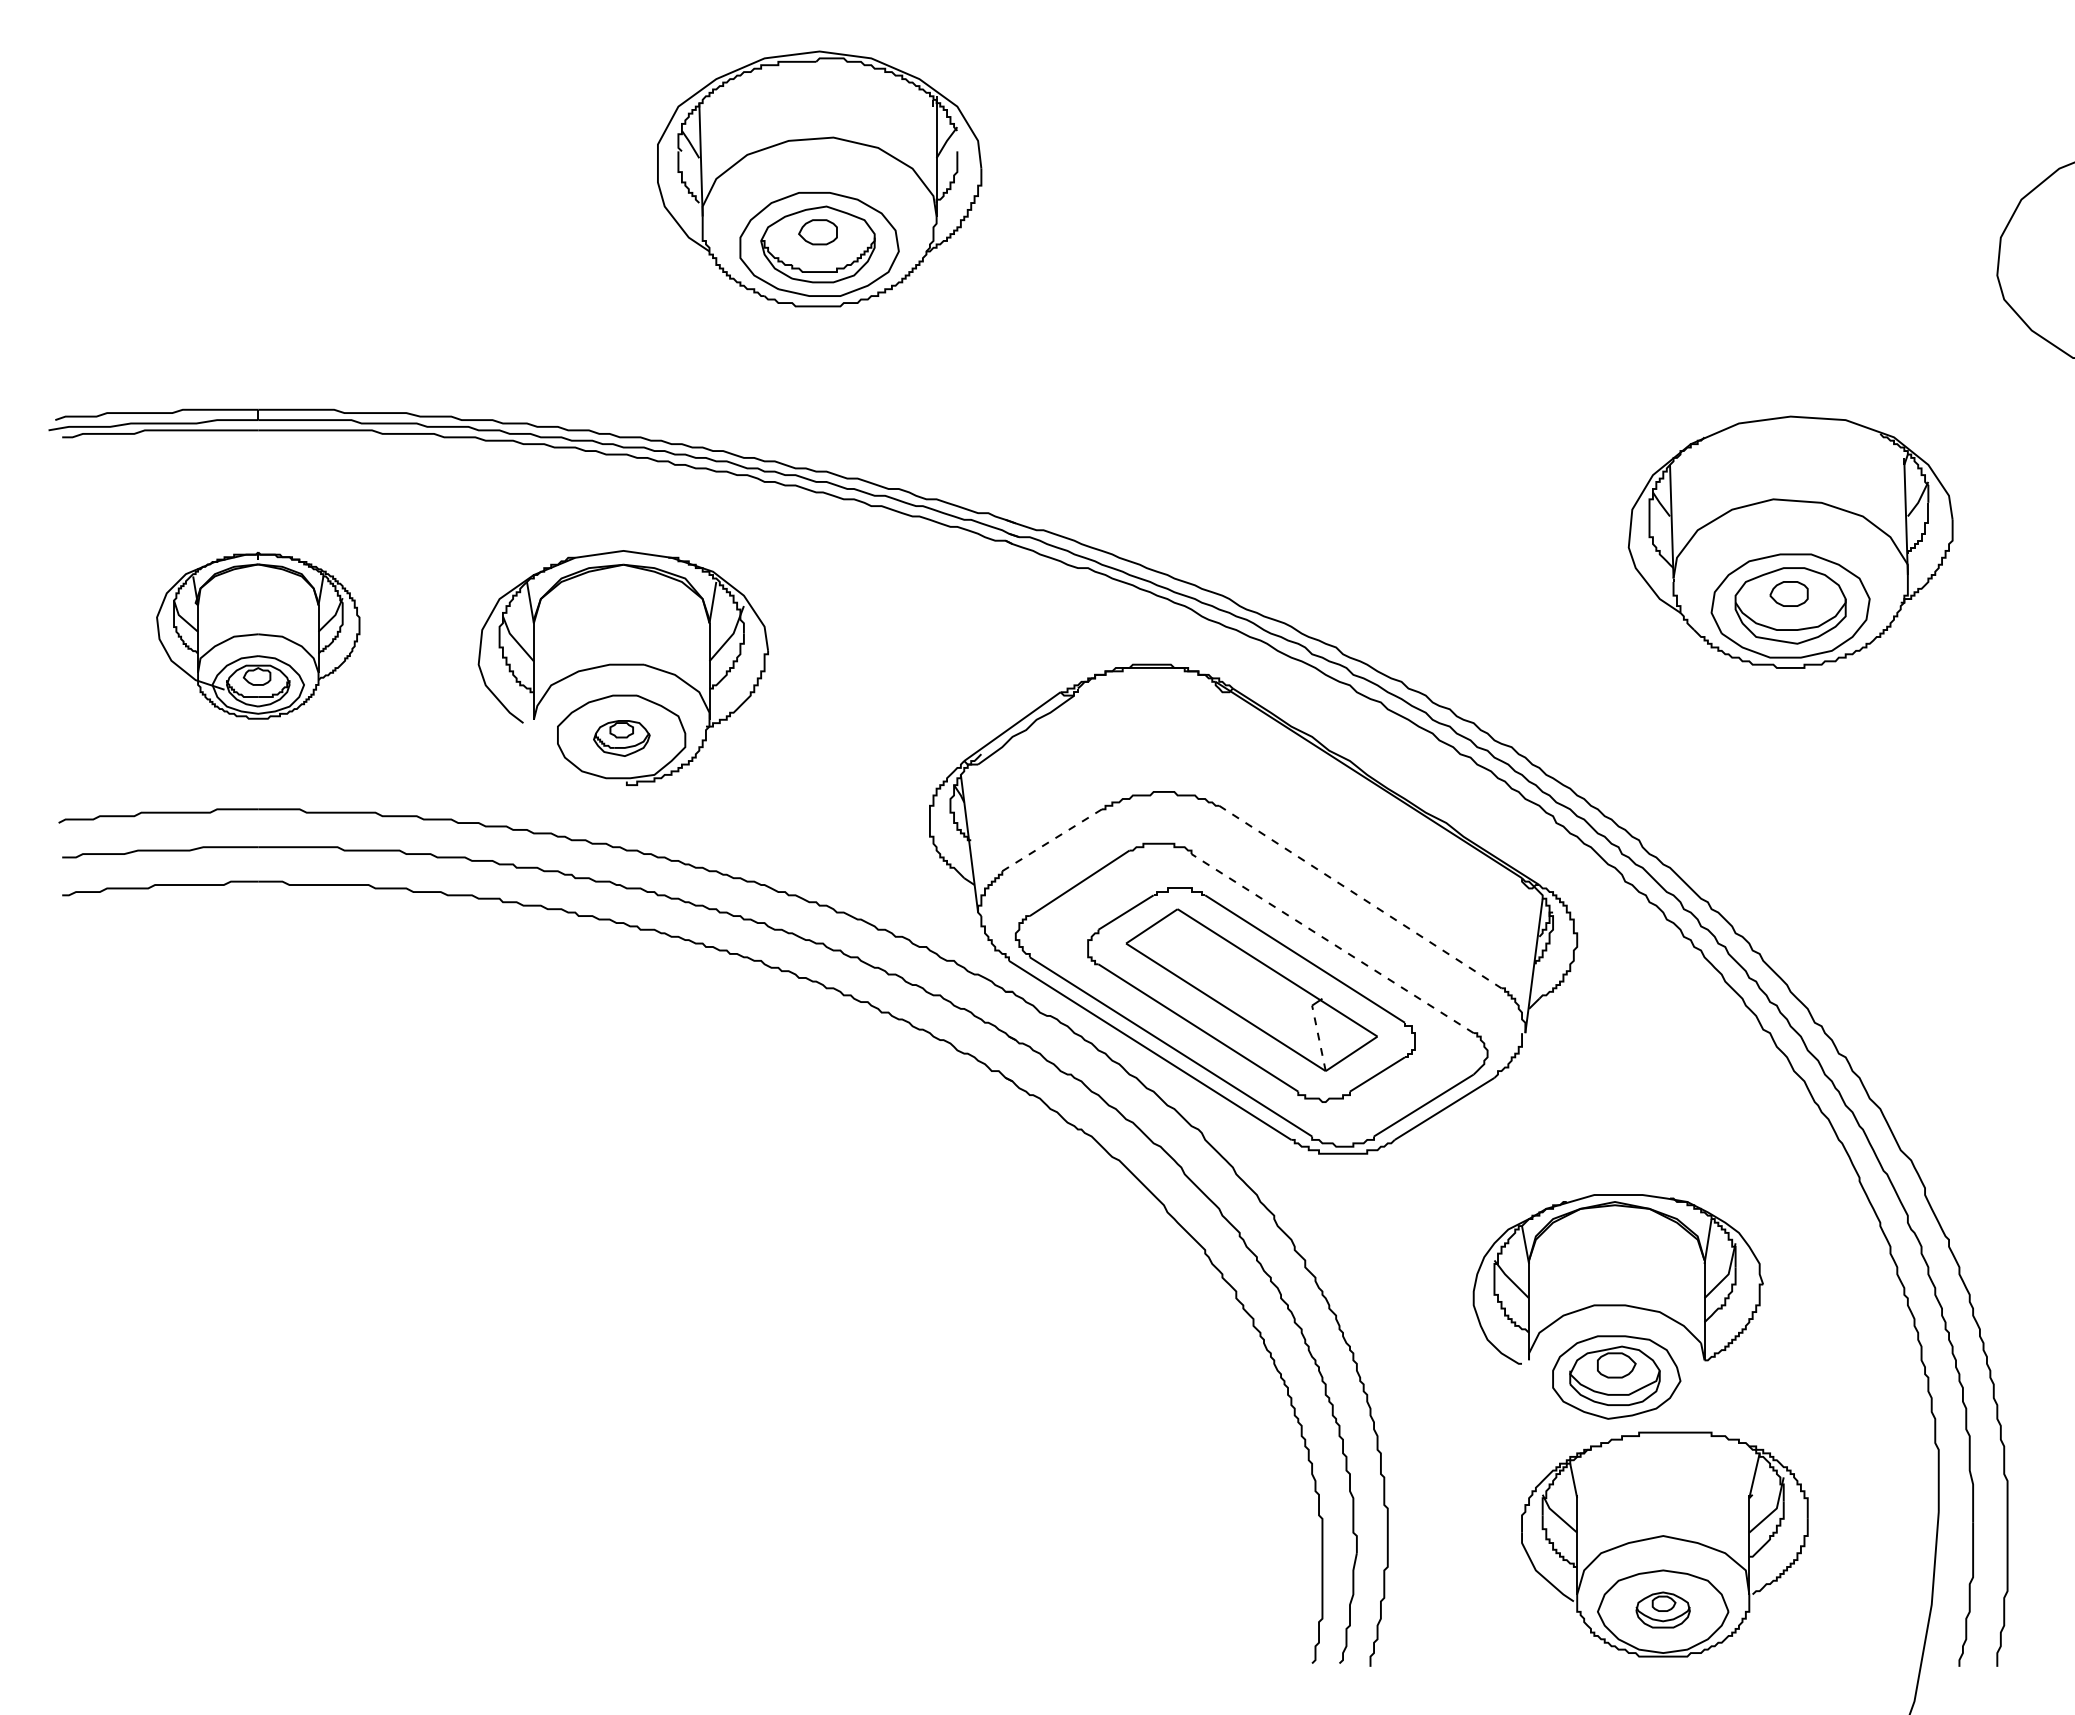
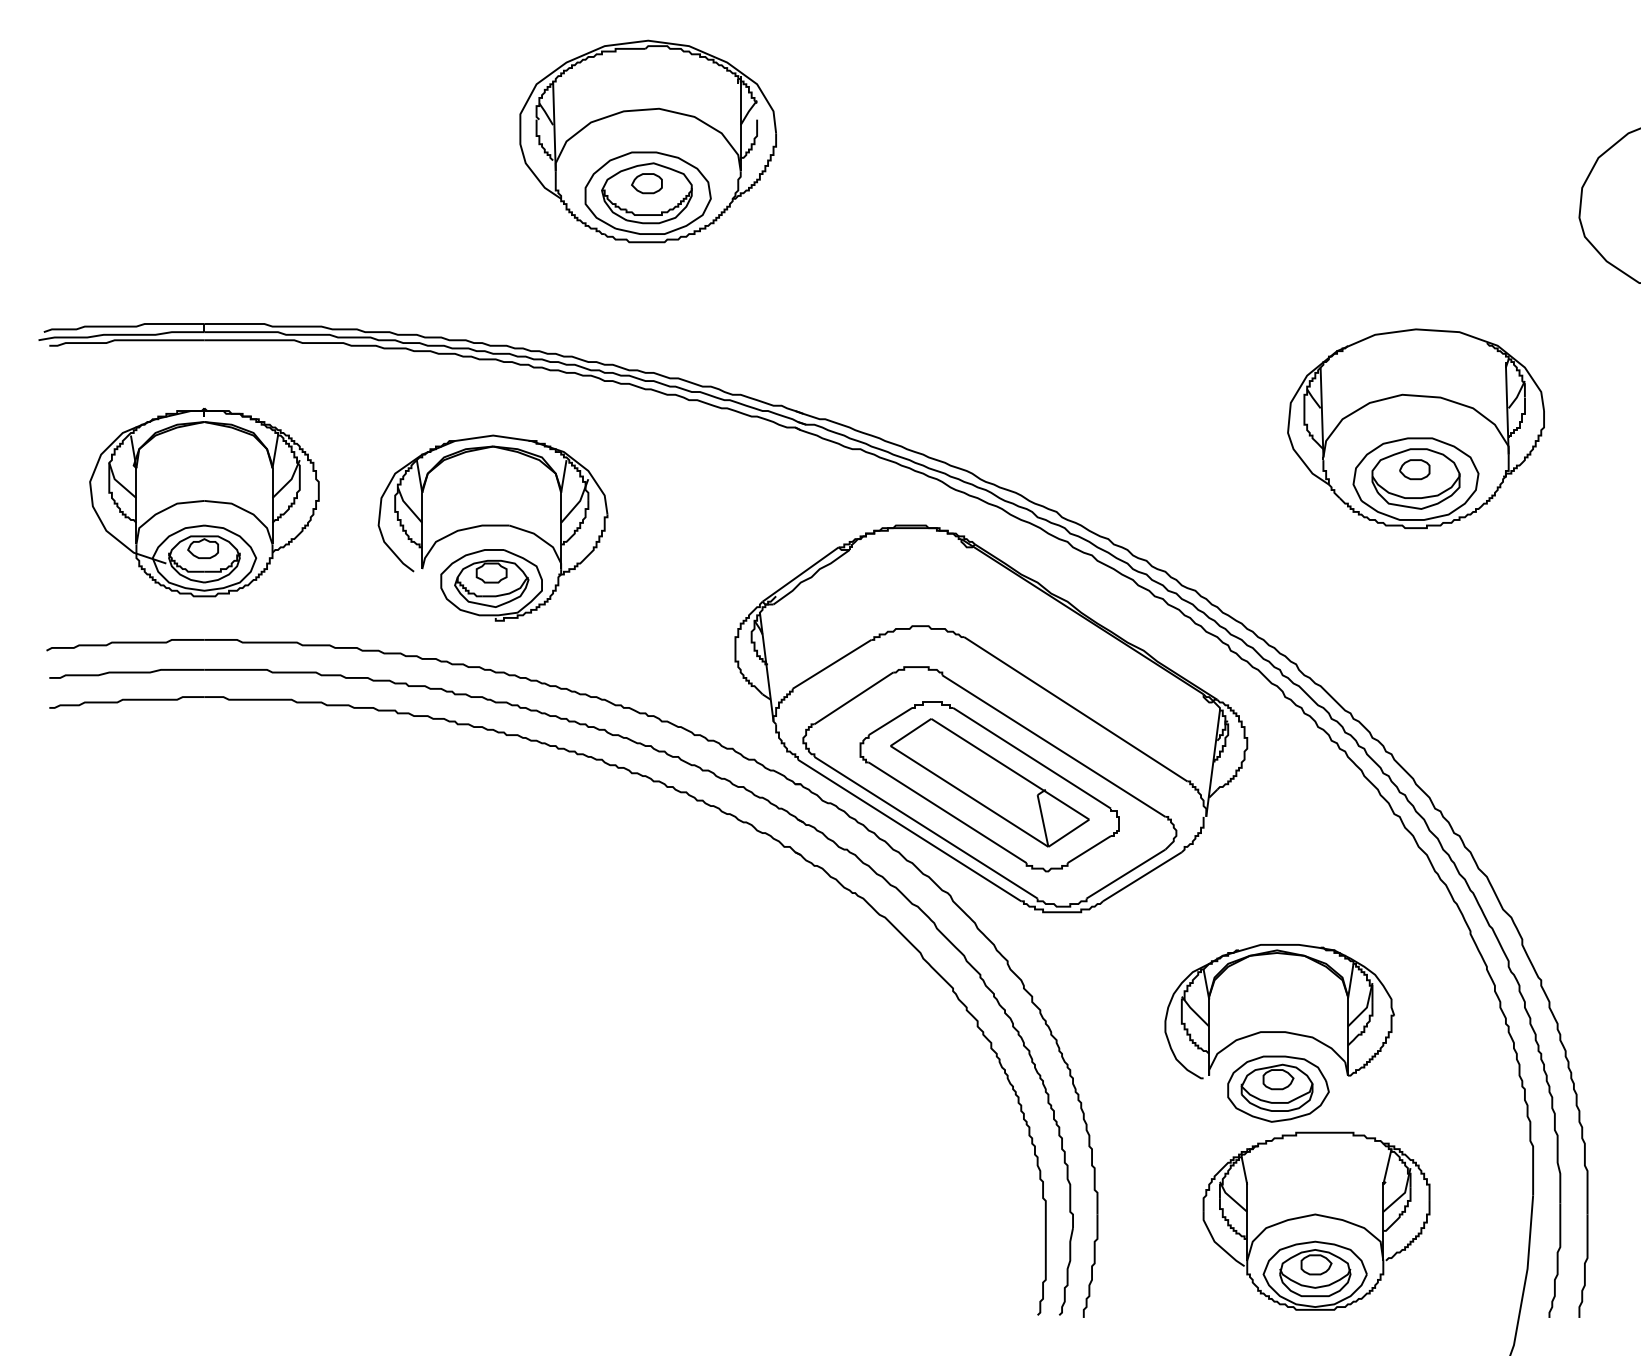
part: (257, 635) -> (203, 502), size x1.43
part: (621, 738) -> (491, 583), size x1.67
line: (1052, 840) -> (832, 664), dashed -> solid
line: (1360, 897) -> (1075, 709), dashed -> solid
line: (1332, 943) -> (1053, 746), dashed -> solid
line: (1318, 1037) -> (1042, 820), dashed -> solid
part: (1662, 1609) -> (1314, 1272), size x1.67

